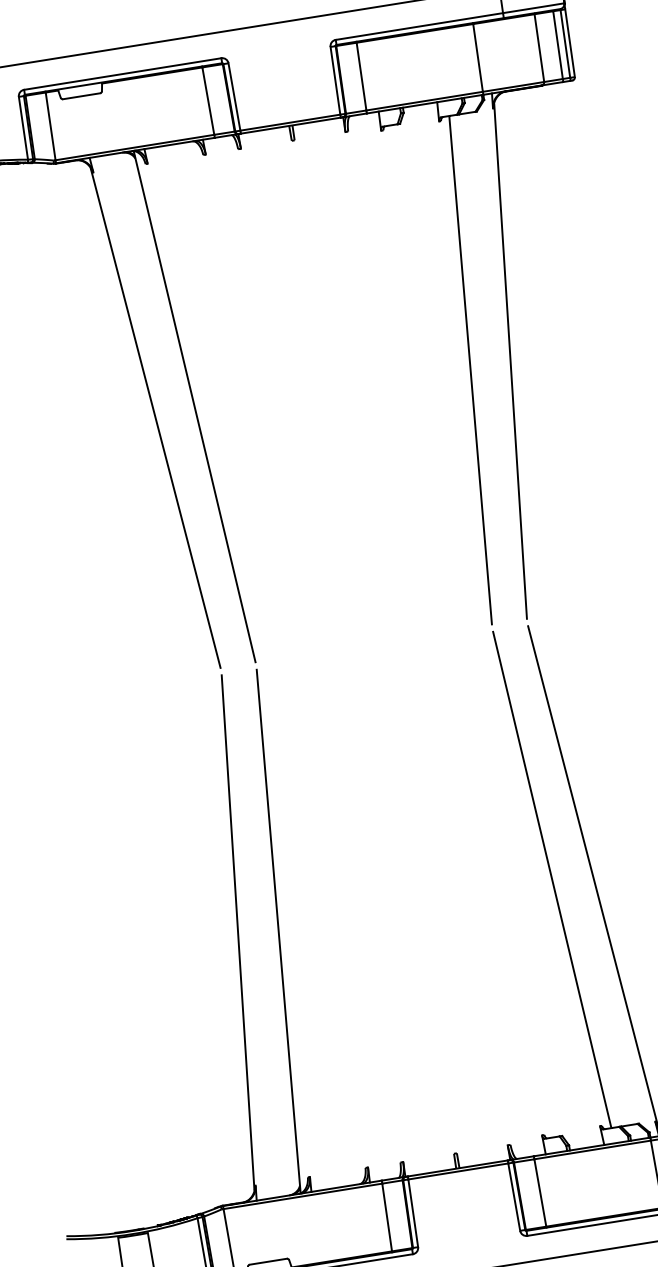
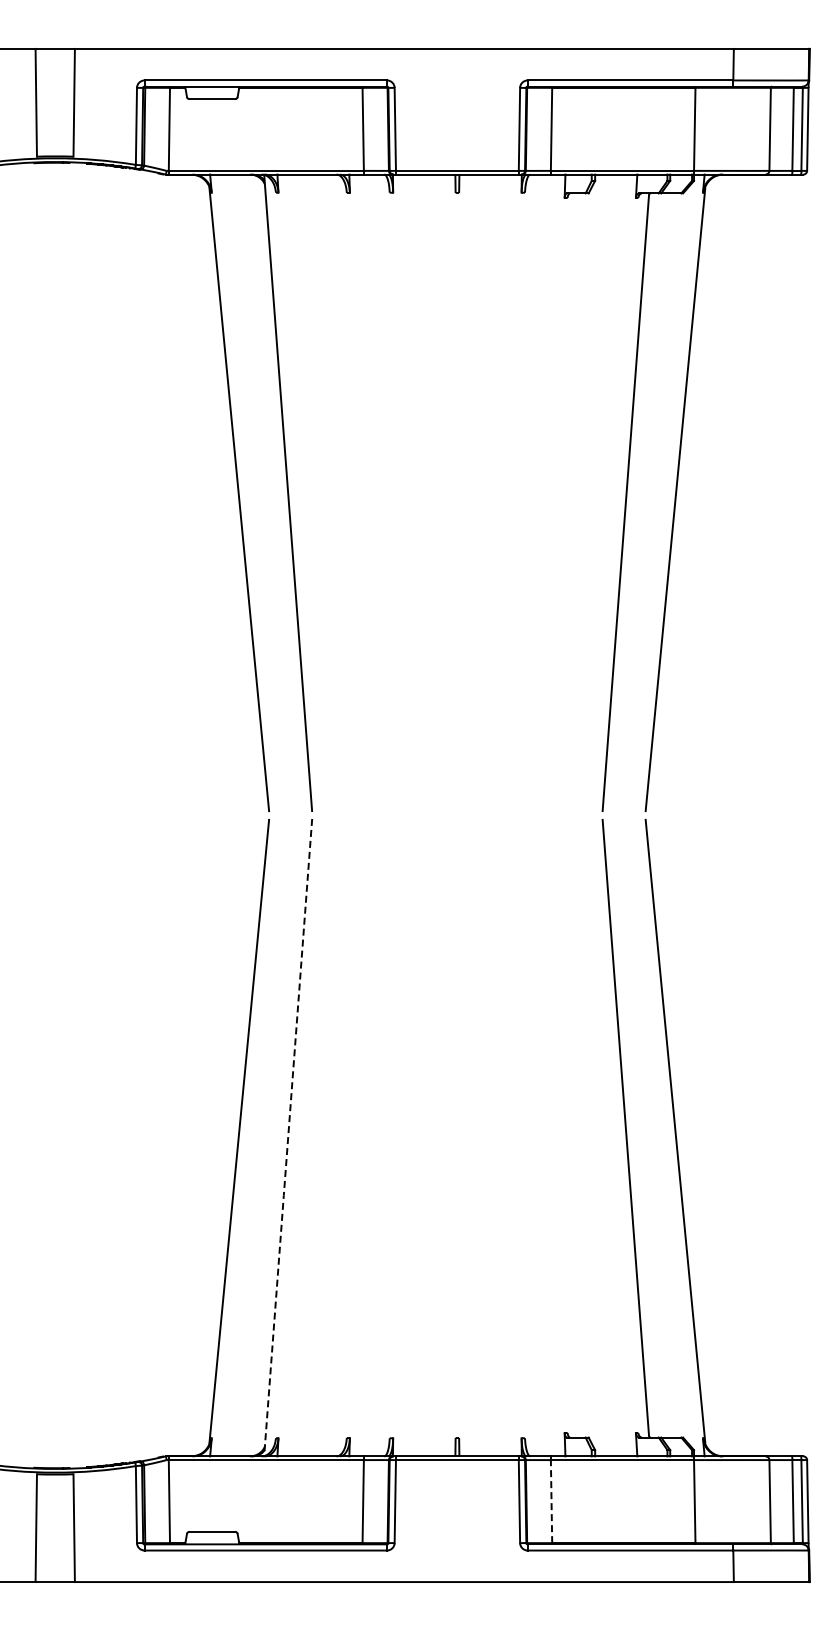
line: (279, 931) -> (288, 1138), solid -> dashed
line: (540, 1192) -> (551, 1501), solid -> dashed

